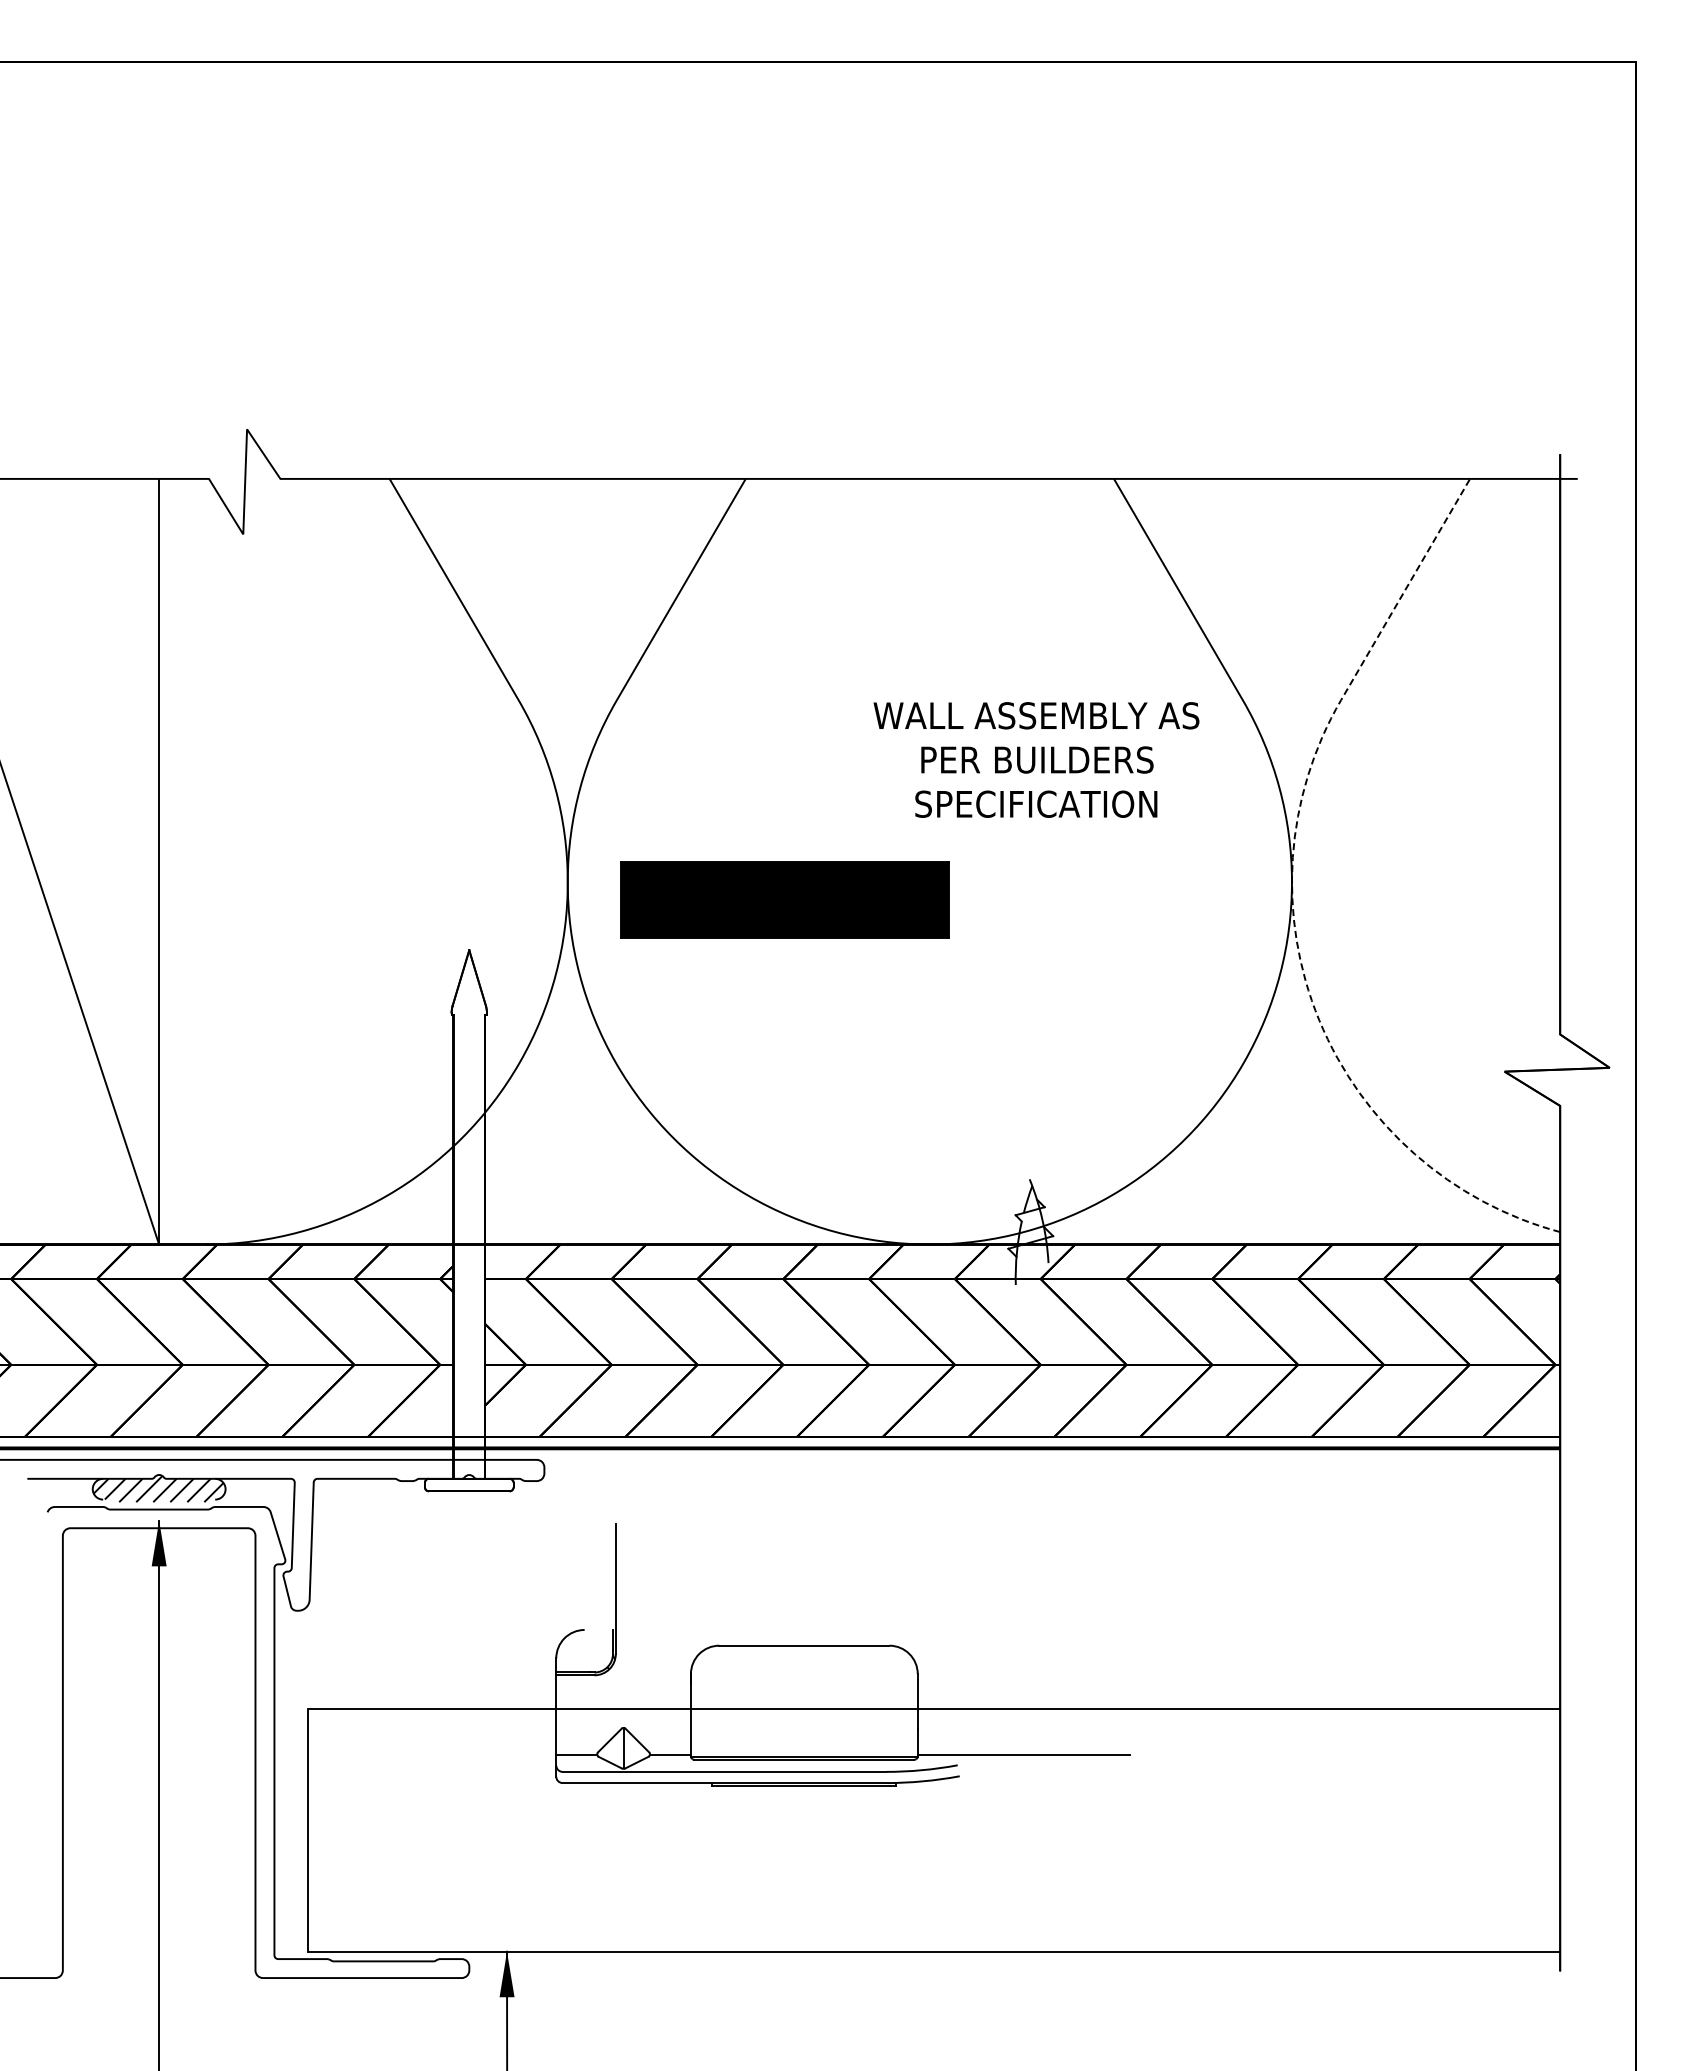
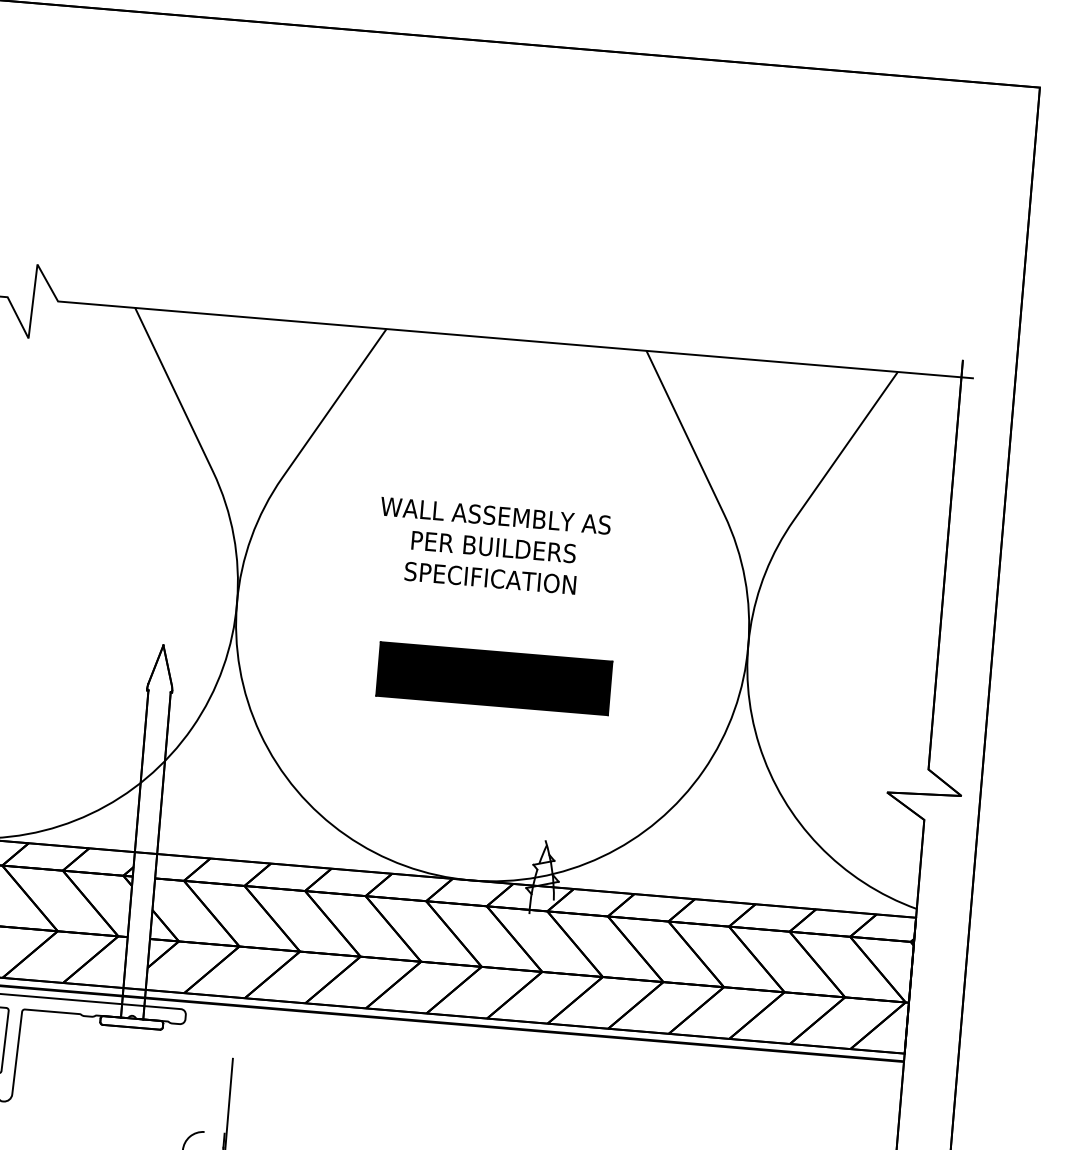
text: (1036, 759) -> (493, 546), moved
part: (784, 899) -> (494, 678), moved
line: (1293, 911) -> (747, 666), dashed -> solid

